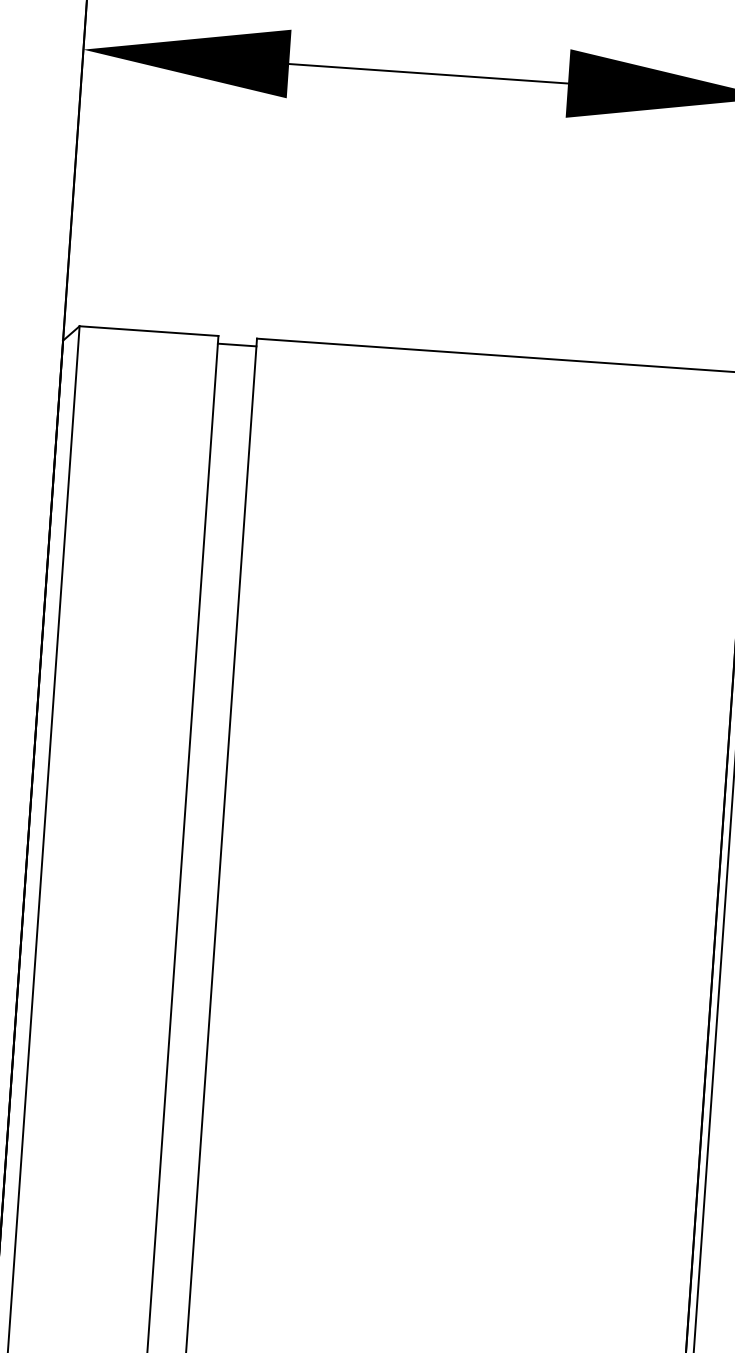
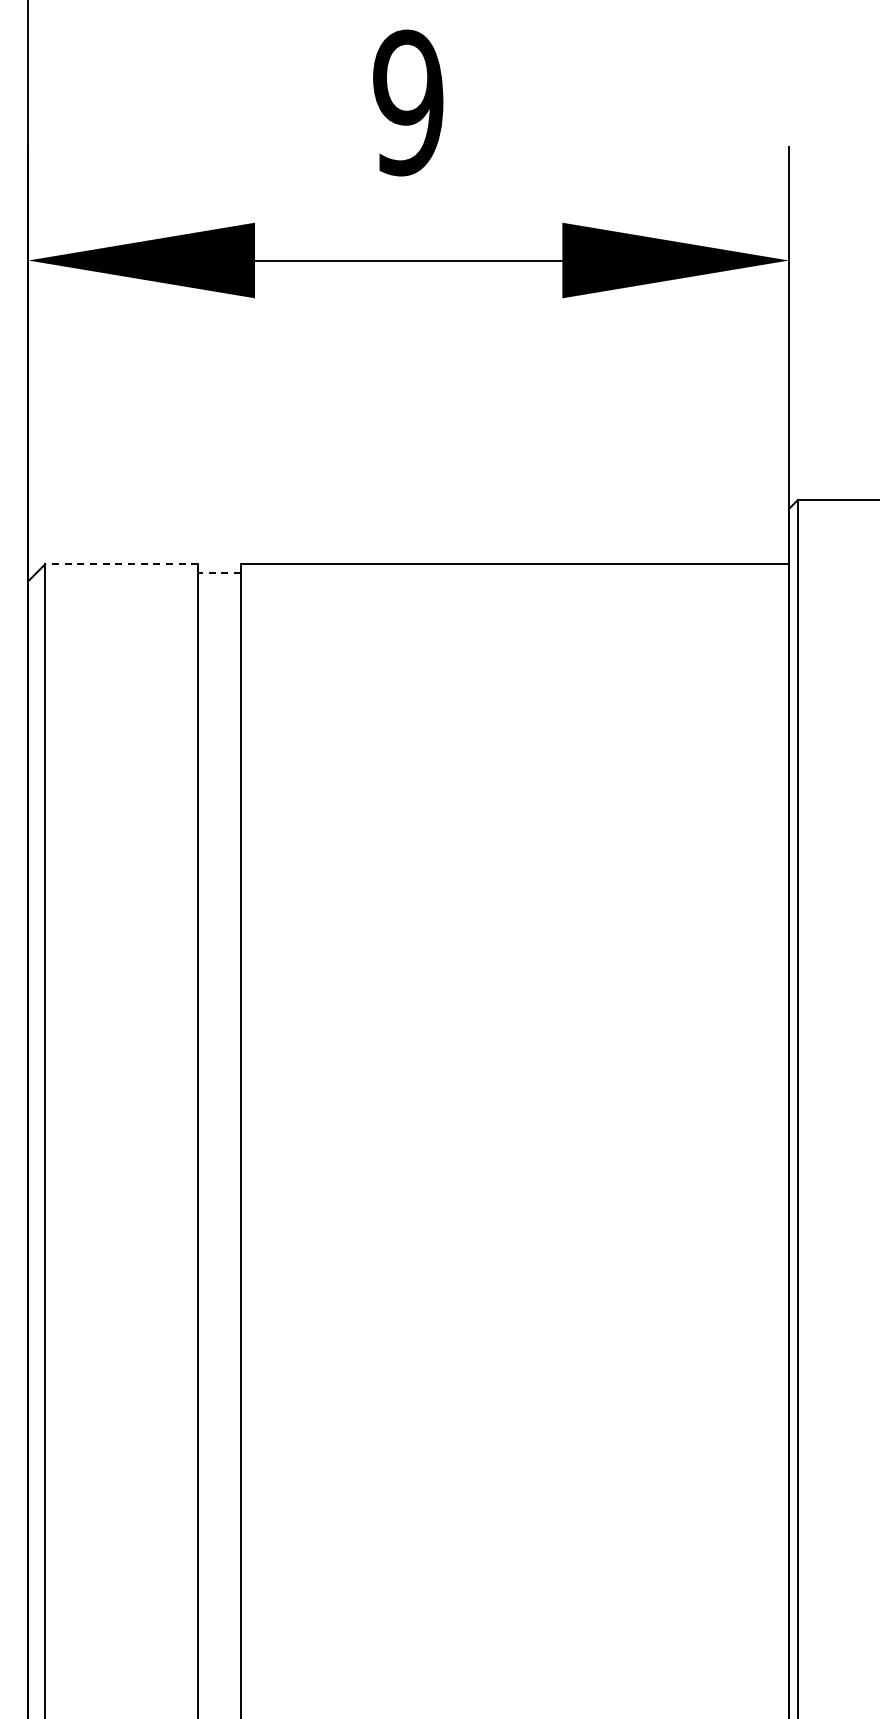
line: (148, 331) -> (121, 564), solid -> dashed
line: (237, 344) -> (219, 572), solid -> dashed

